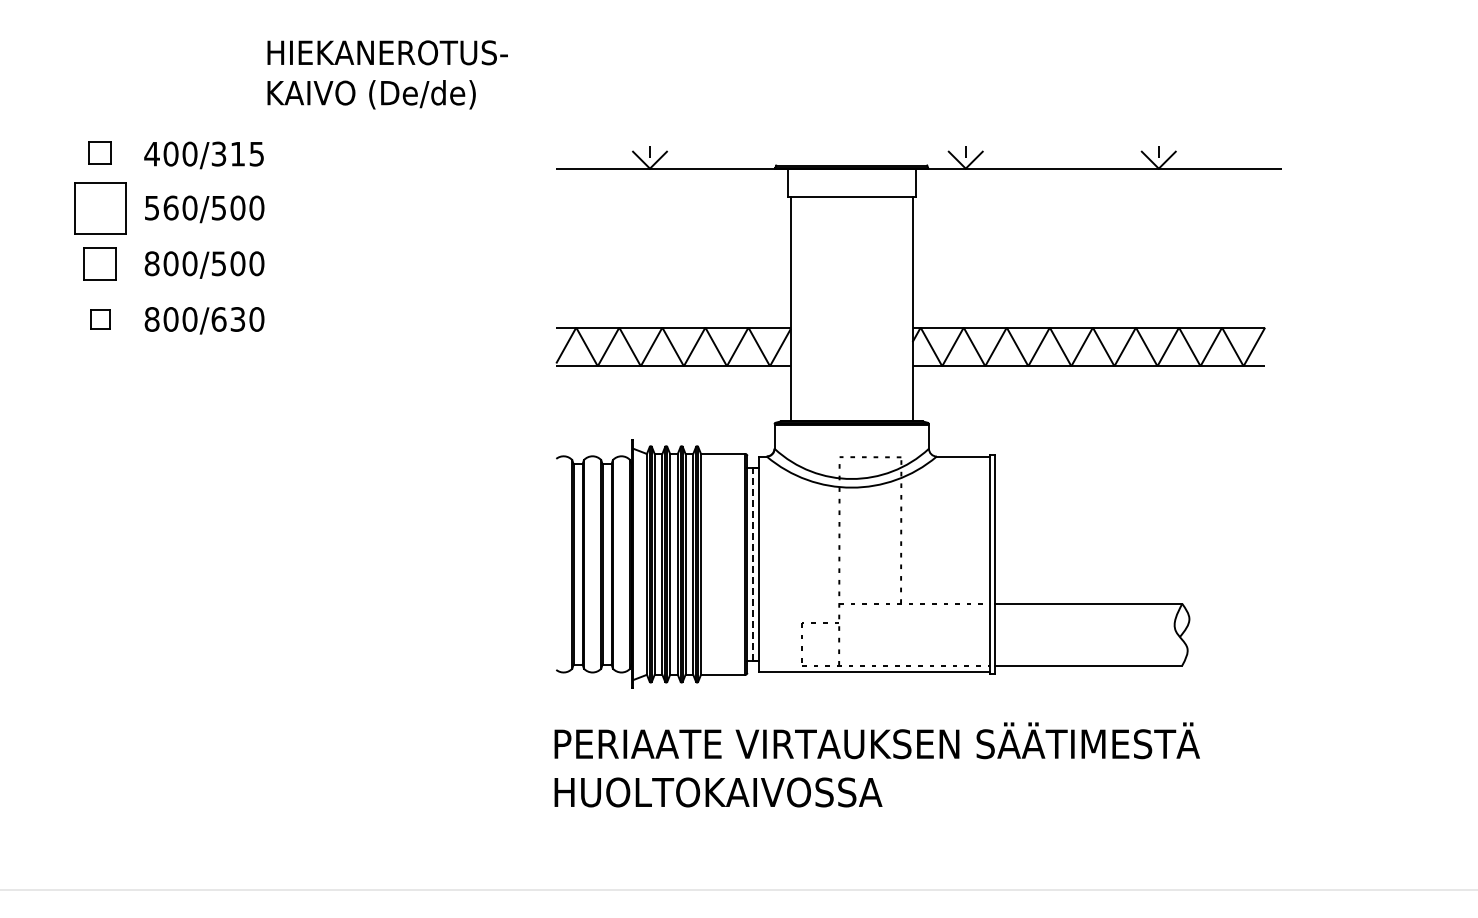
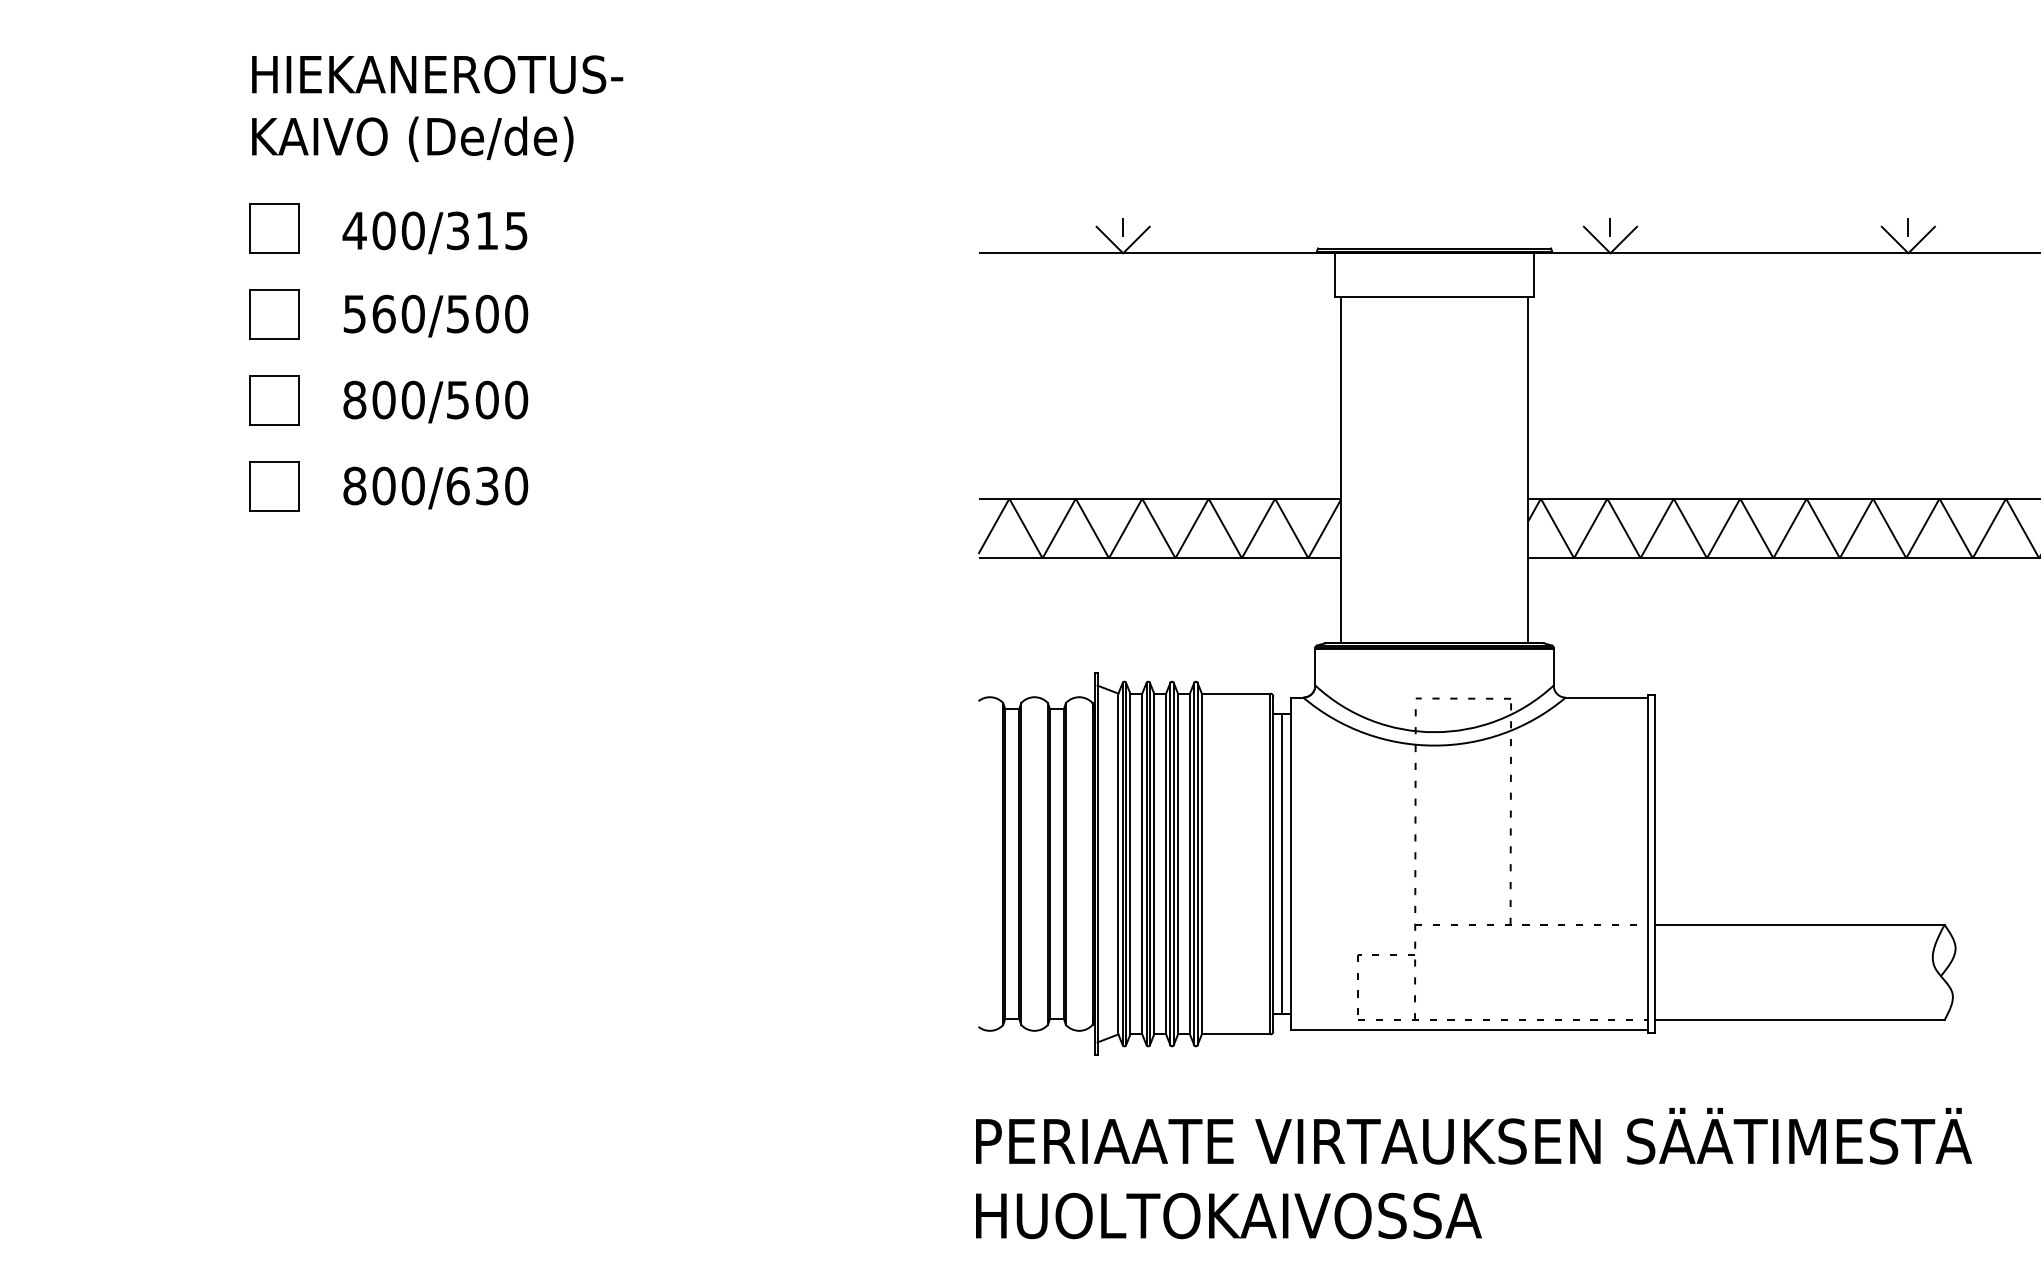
text: (387, 74) -> (437, 108), moved
part: (99, 152) -> (273, 228), size x1.43
part: (99, 207) -> (273, 313), size x0.62
part: (99, 319) -> (273, 486), size x1.67
line: (752, 564) -> (1281, 864), dashed -> solid

